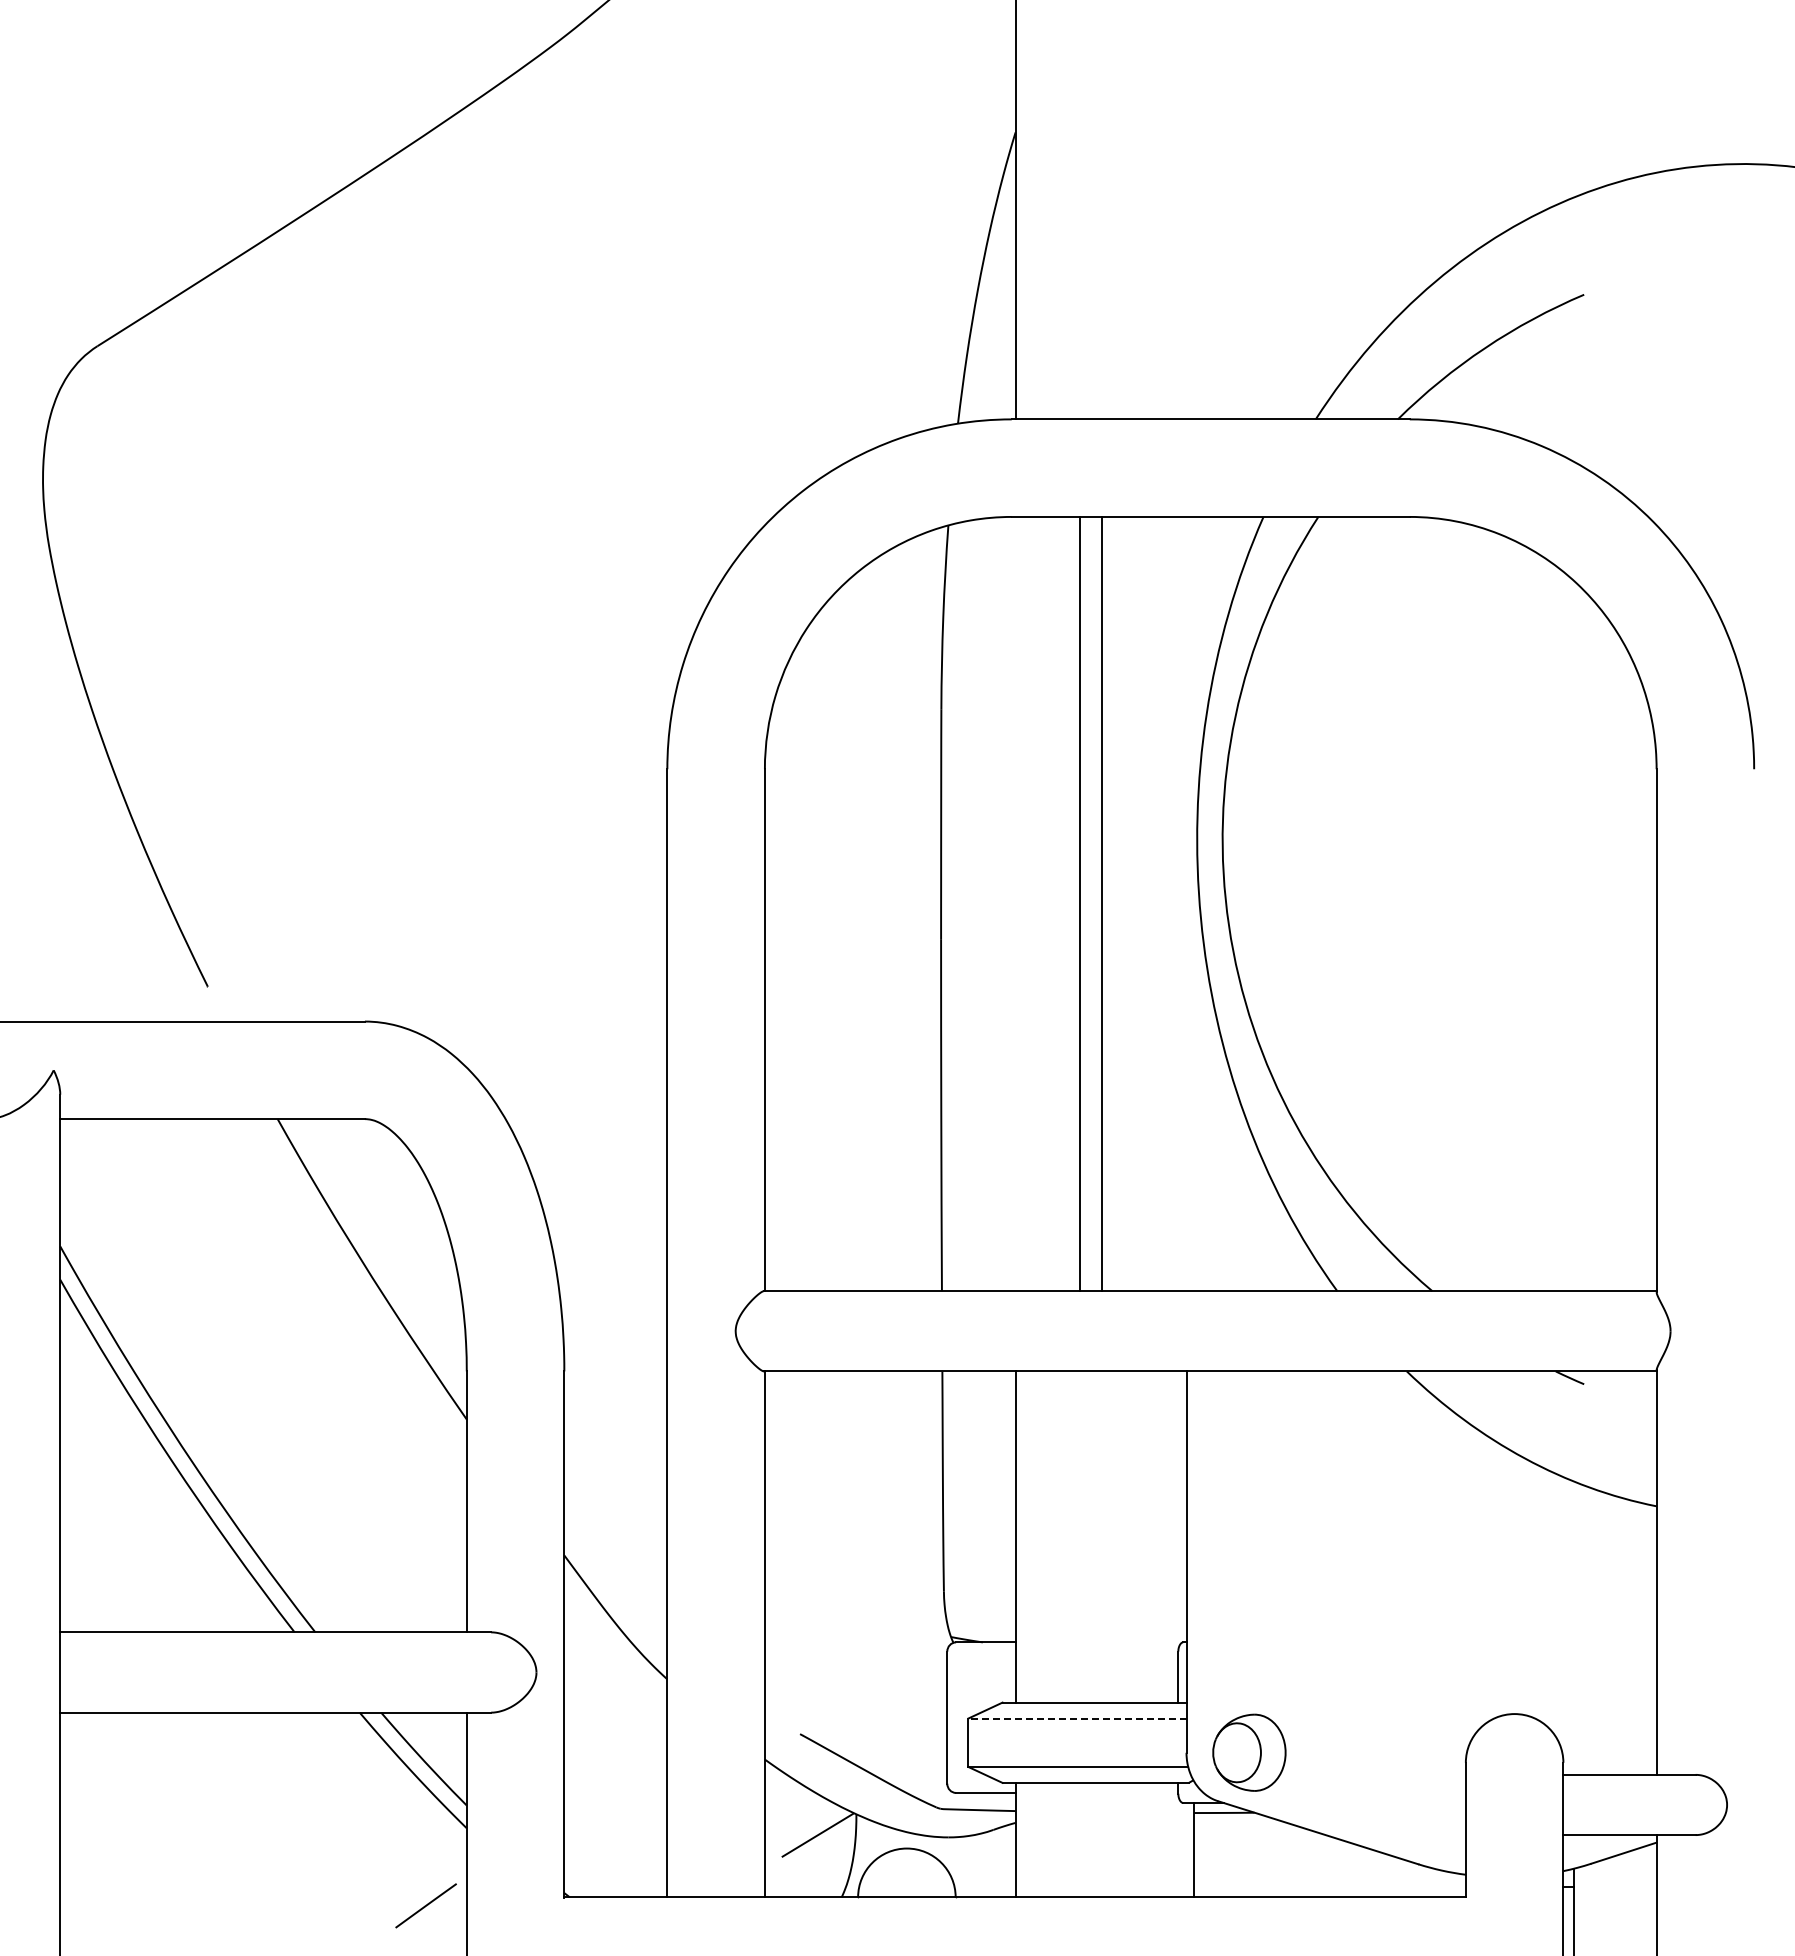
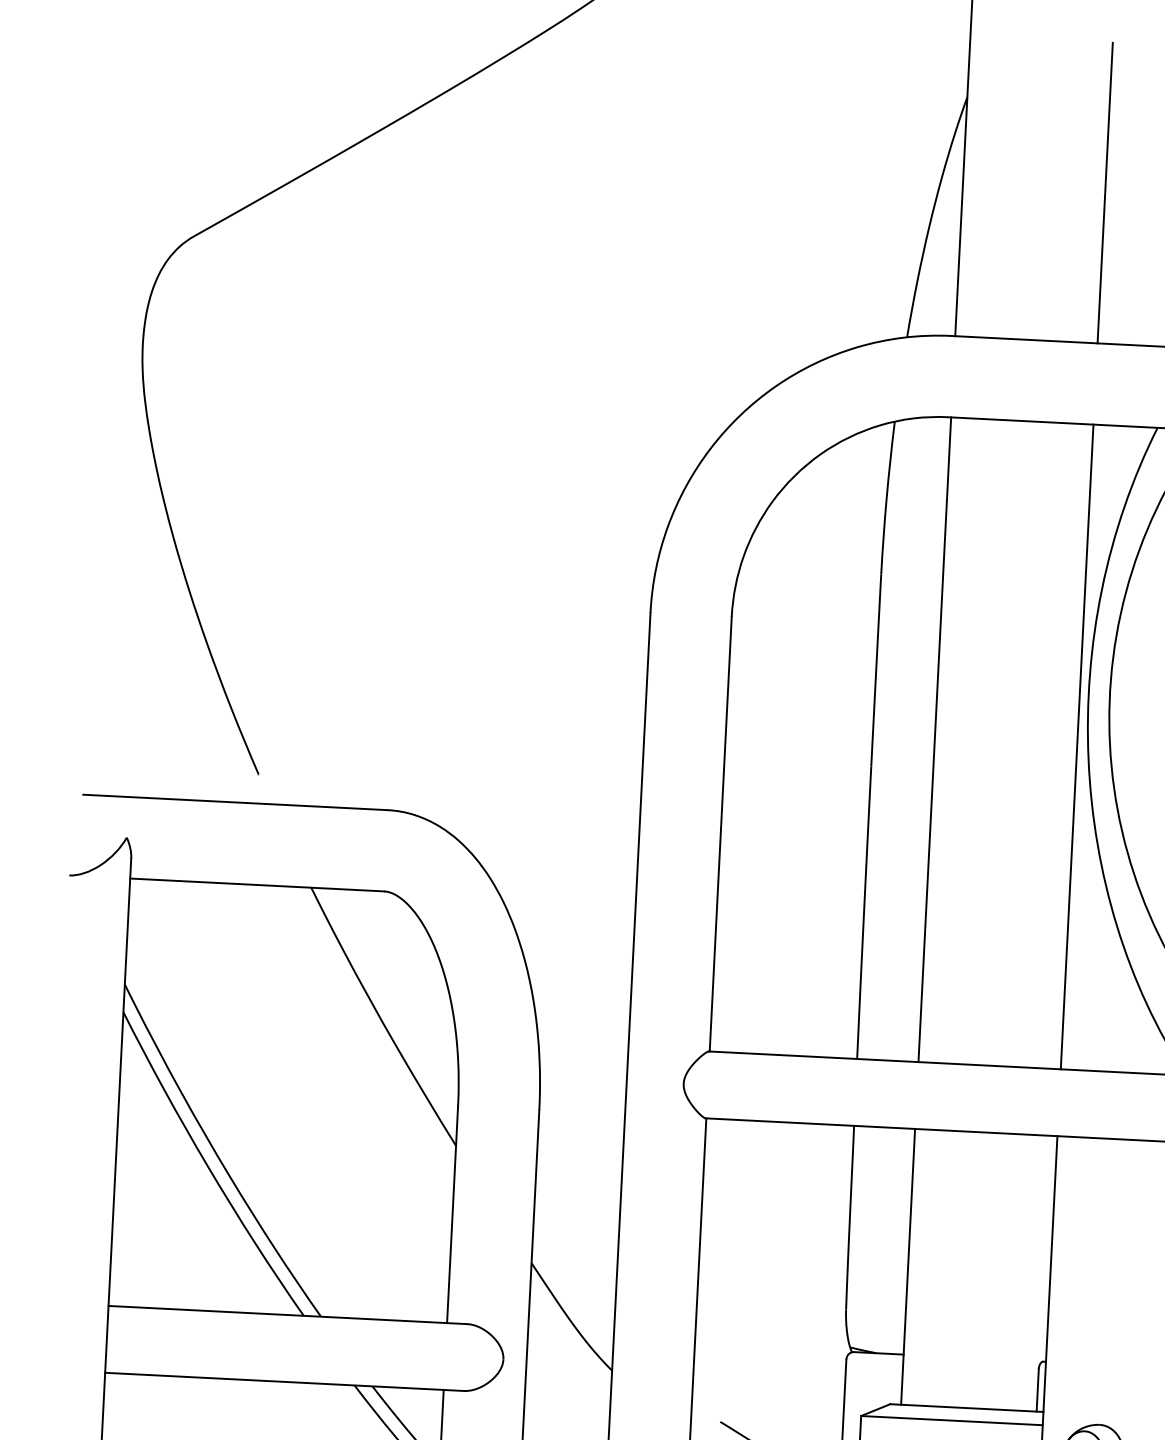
line: (1186, 238) -> (1105, 192), added
line: (1079, 903) -> (934, 739), moved
line: (1101, 903) -> (1077, 746), moved
line: (1076, 1718) -> (951, 1420), dashed -> solid

